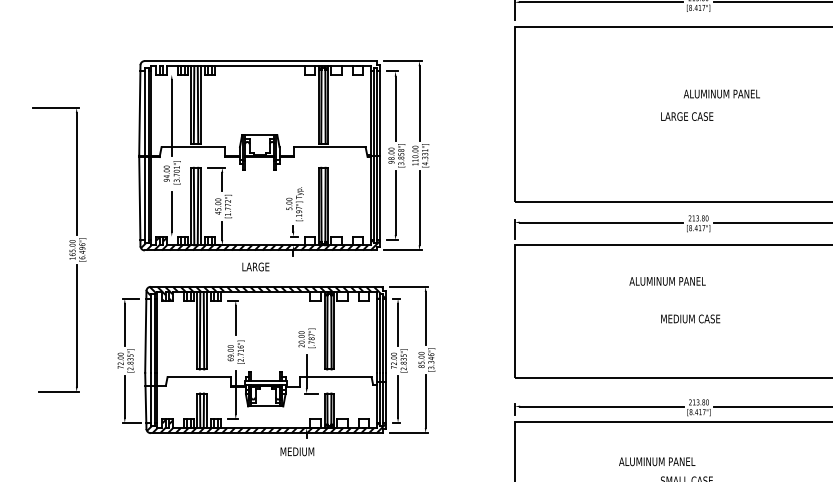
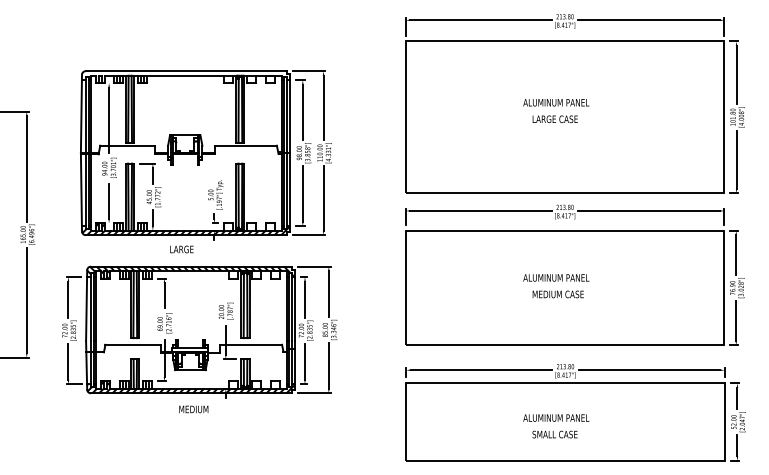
text: (722, 93) -> (556, 102), moved
text: (667, 280) -> (556, 277), moved
text: (297, 451) -> (193, 409), moved
text: (657, 461) -> (556, 417), moved

